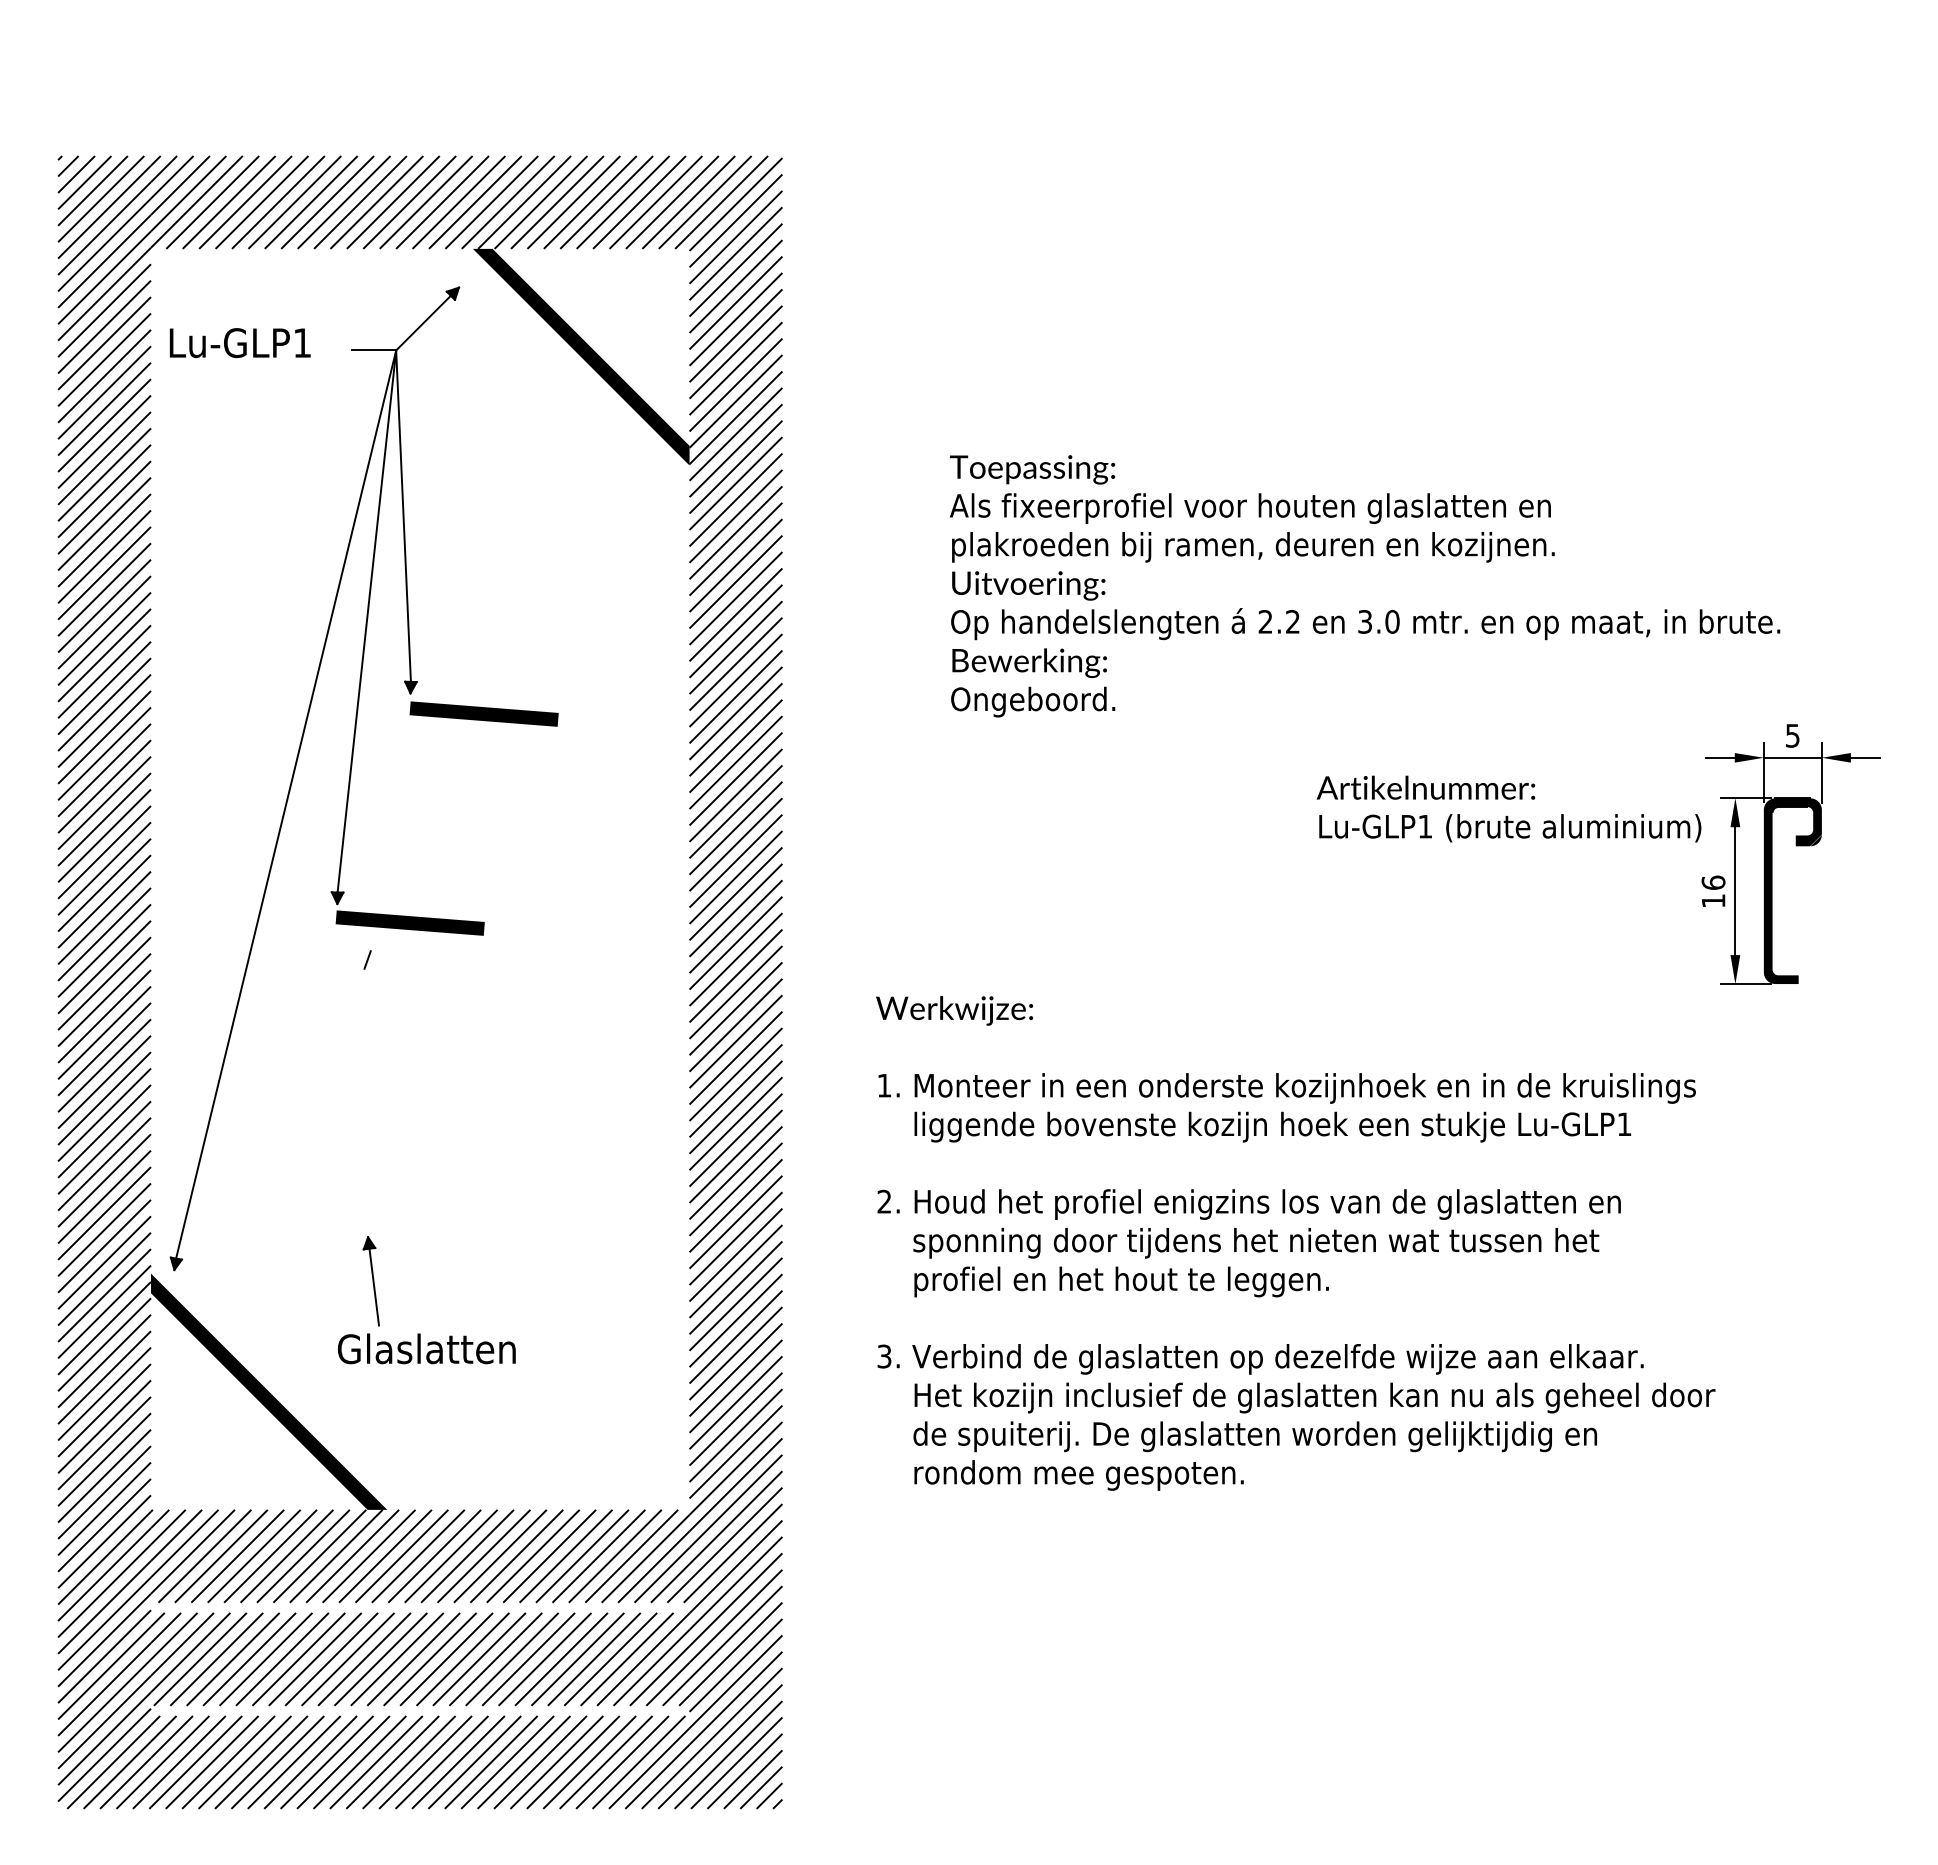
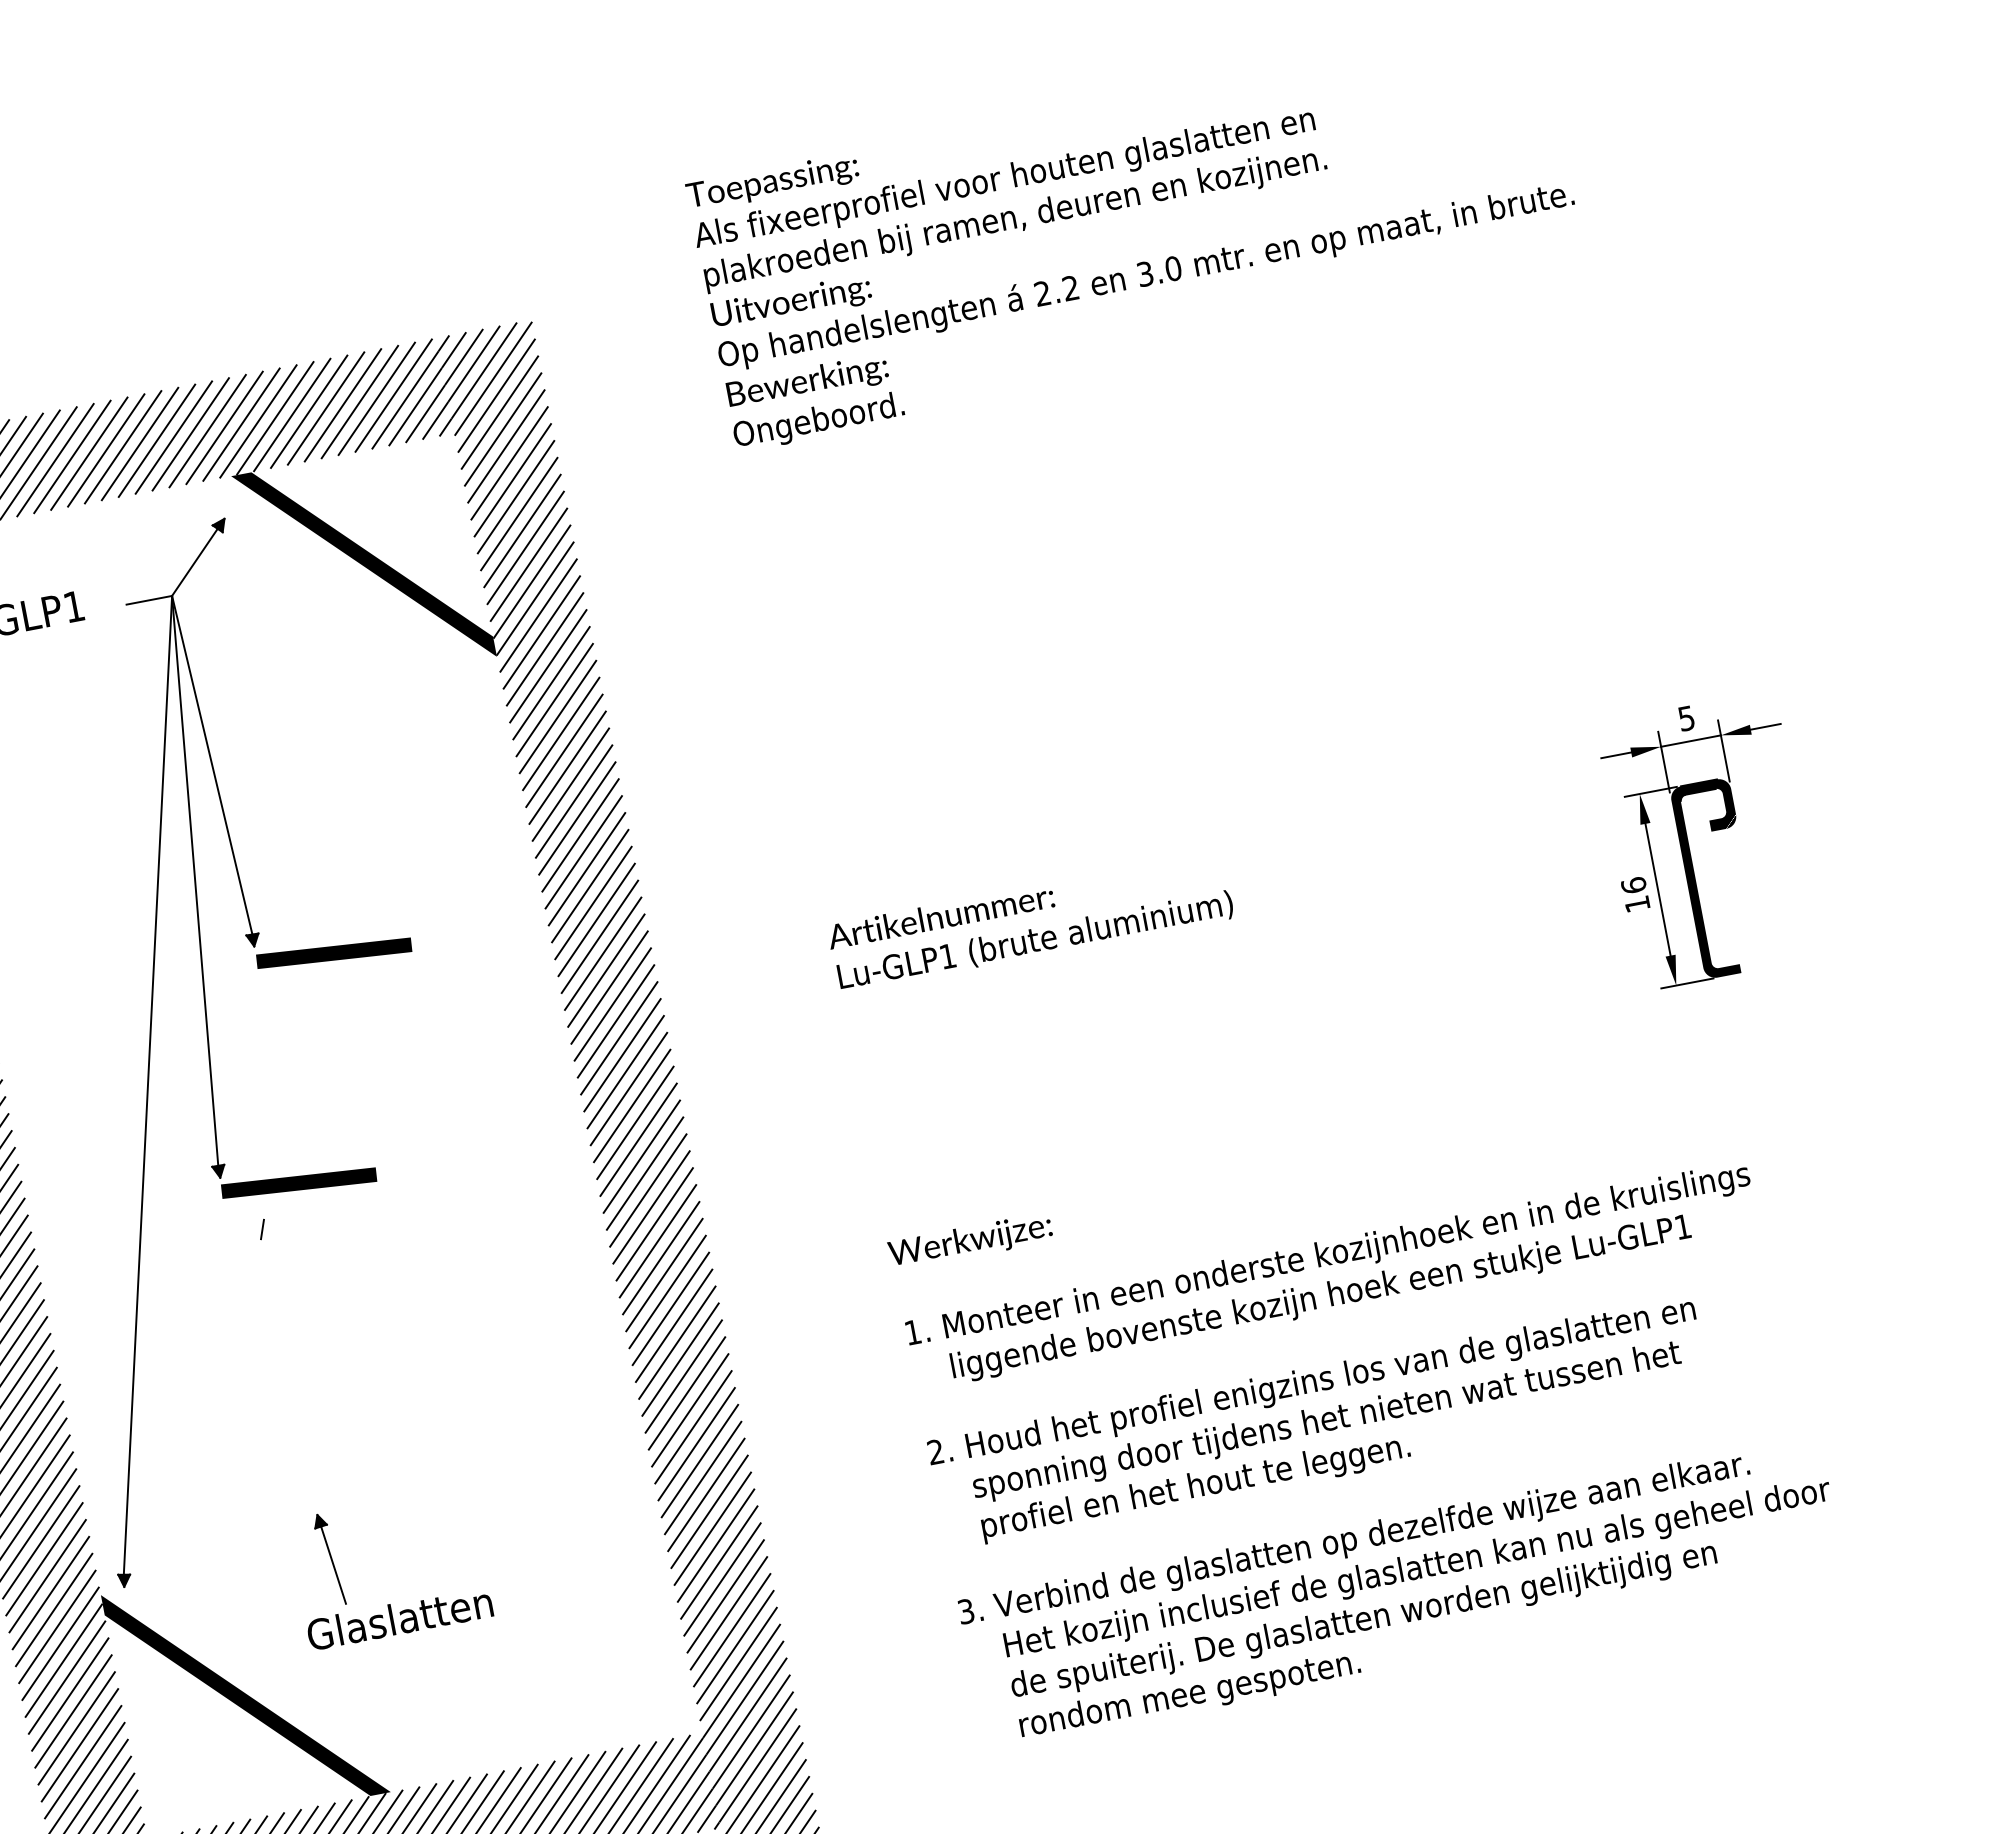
text: (1365, 586) -> (1138, 237), moved
text: (1508, 808) -> (1029, 921), moved
text: (1295, 1243) -> (1367, 1414), moved

